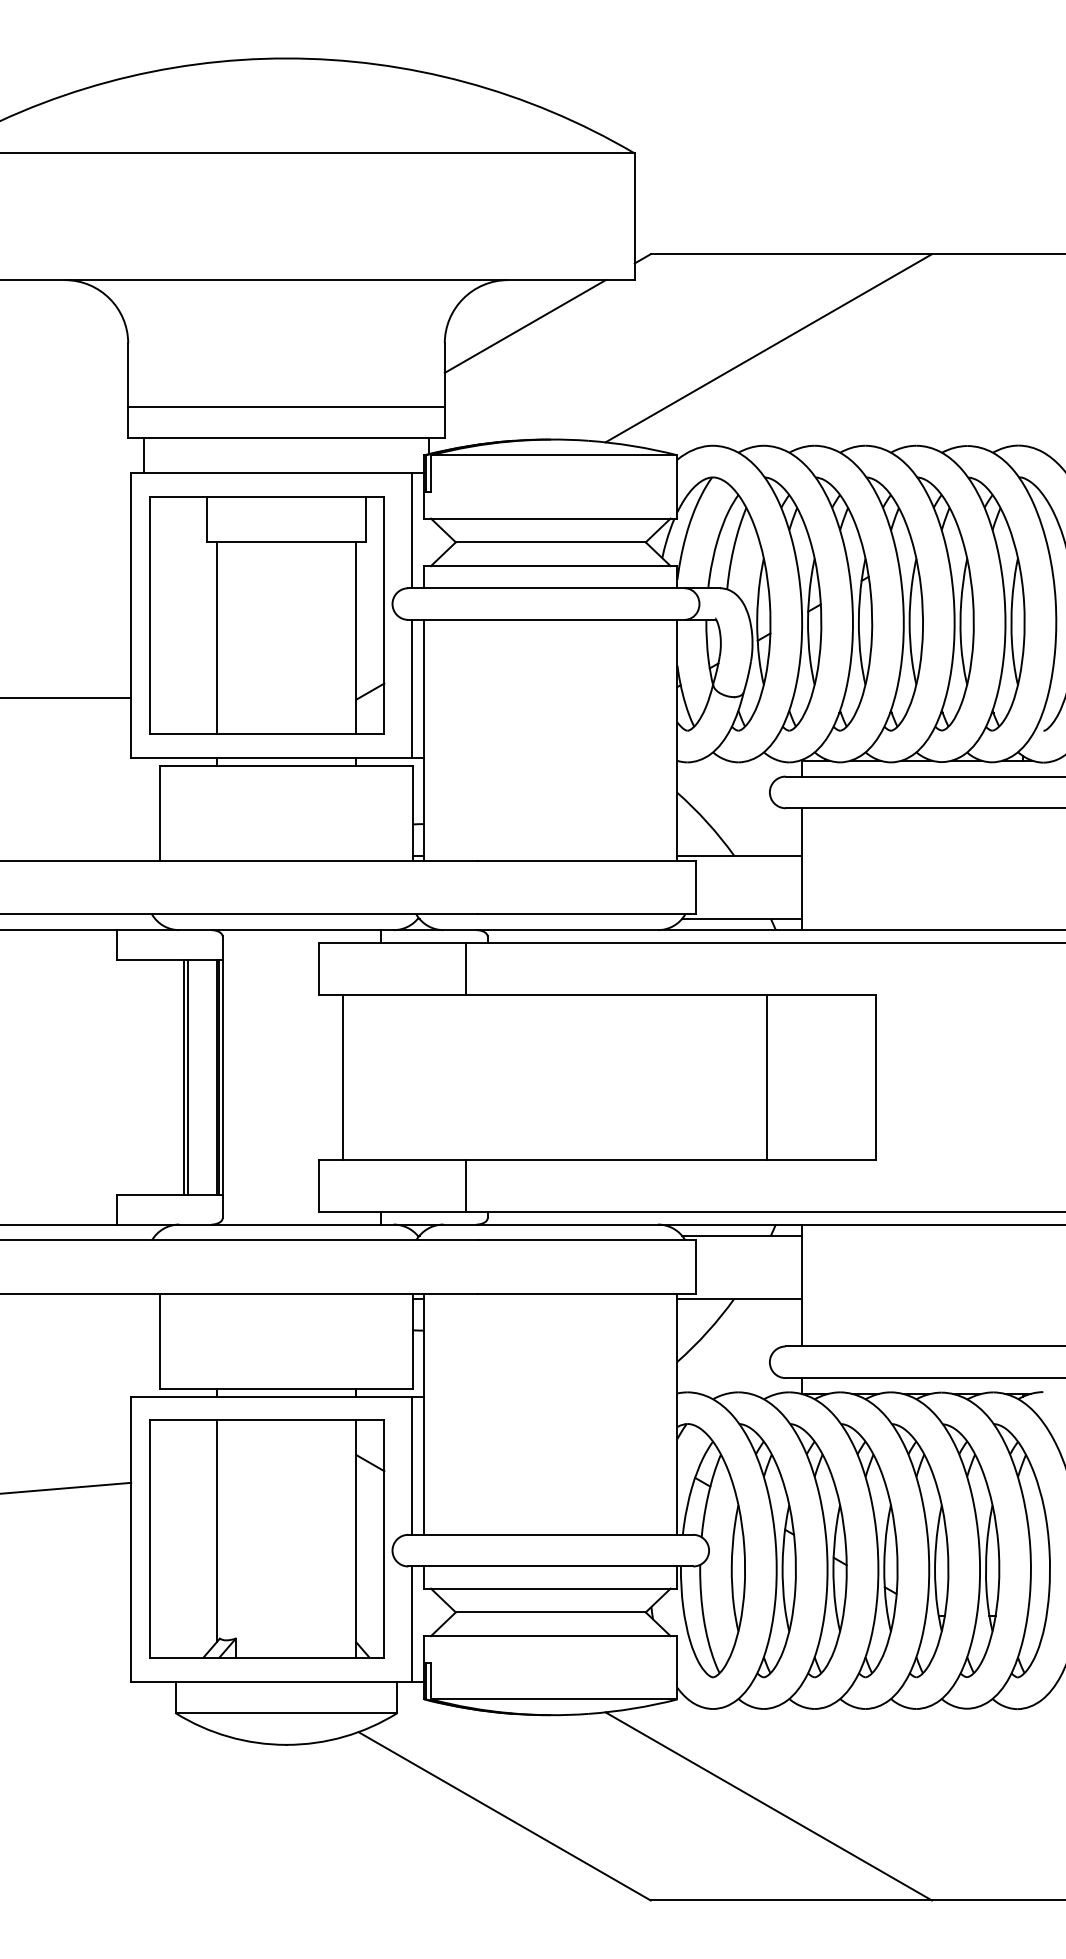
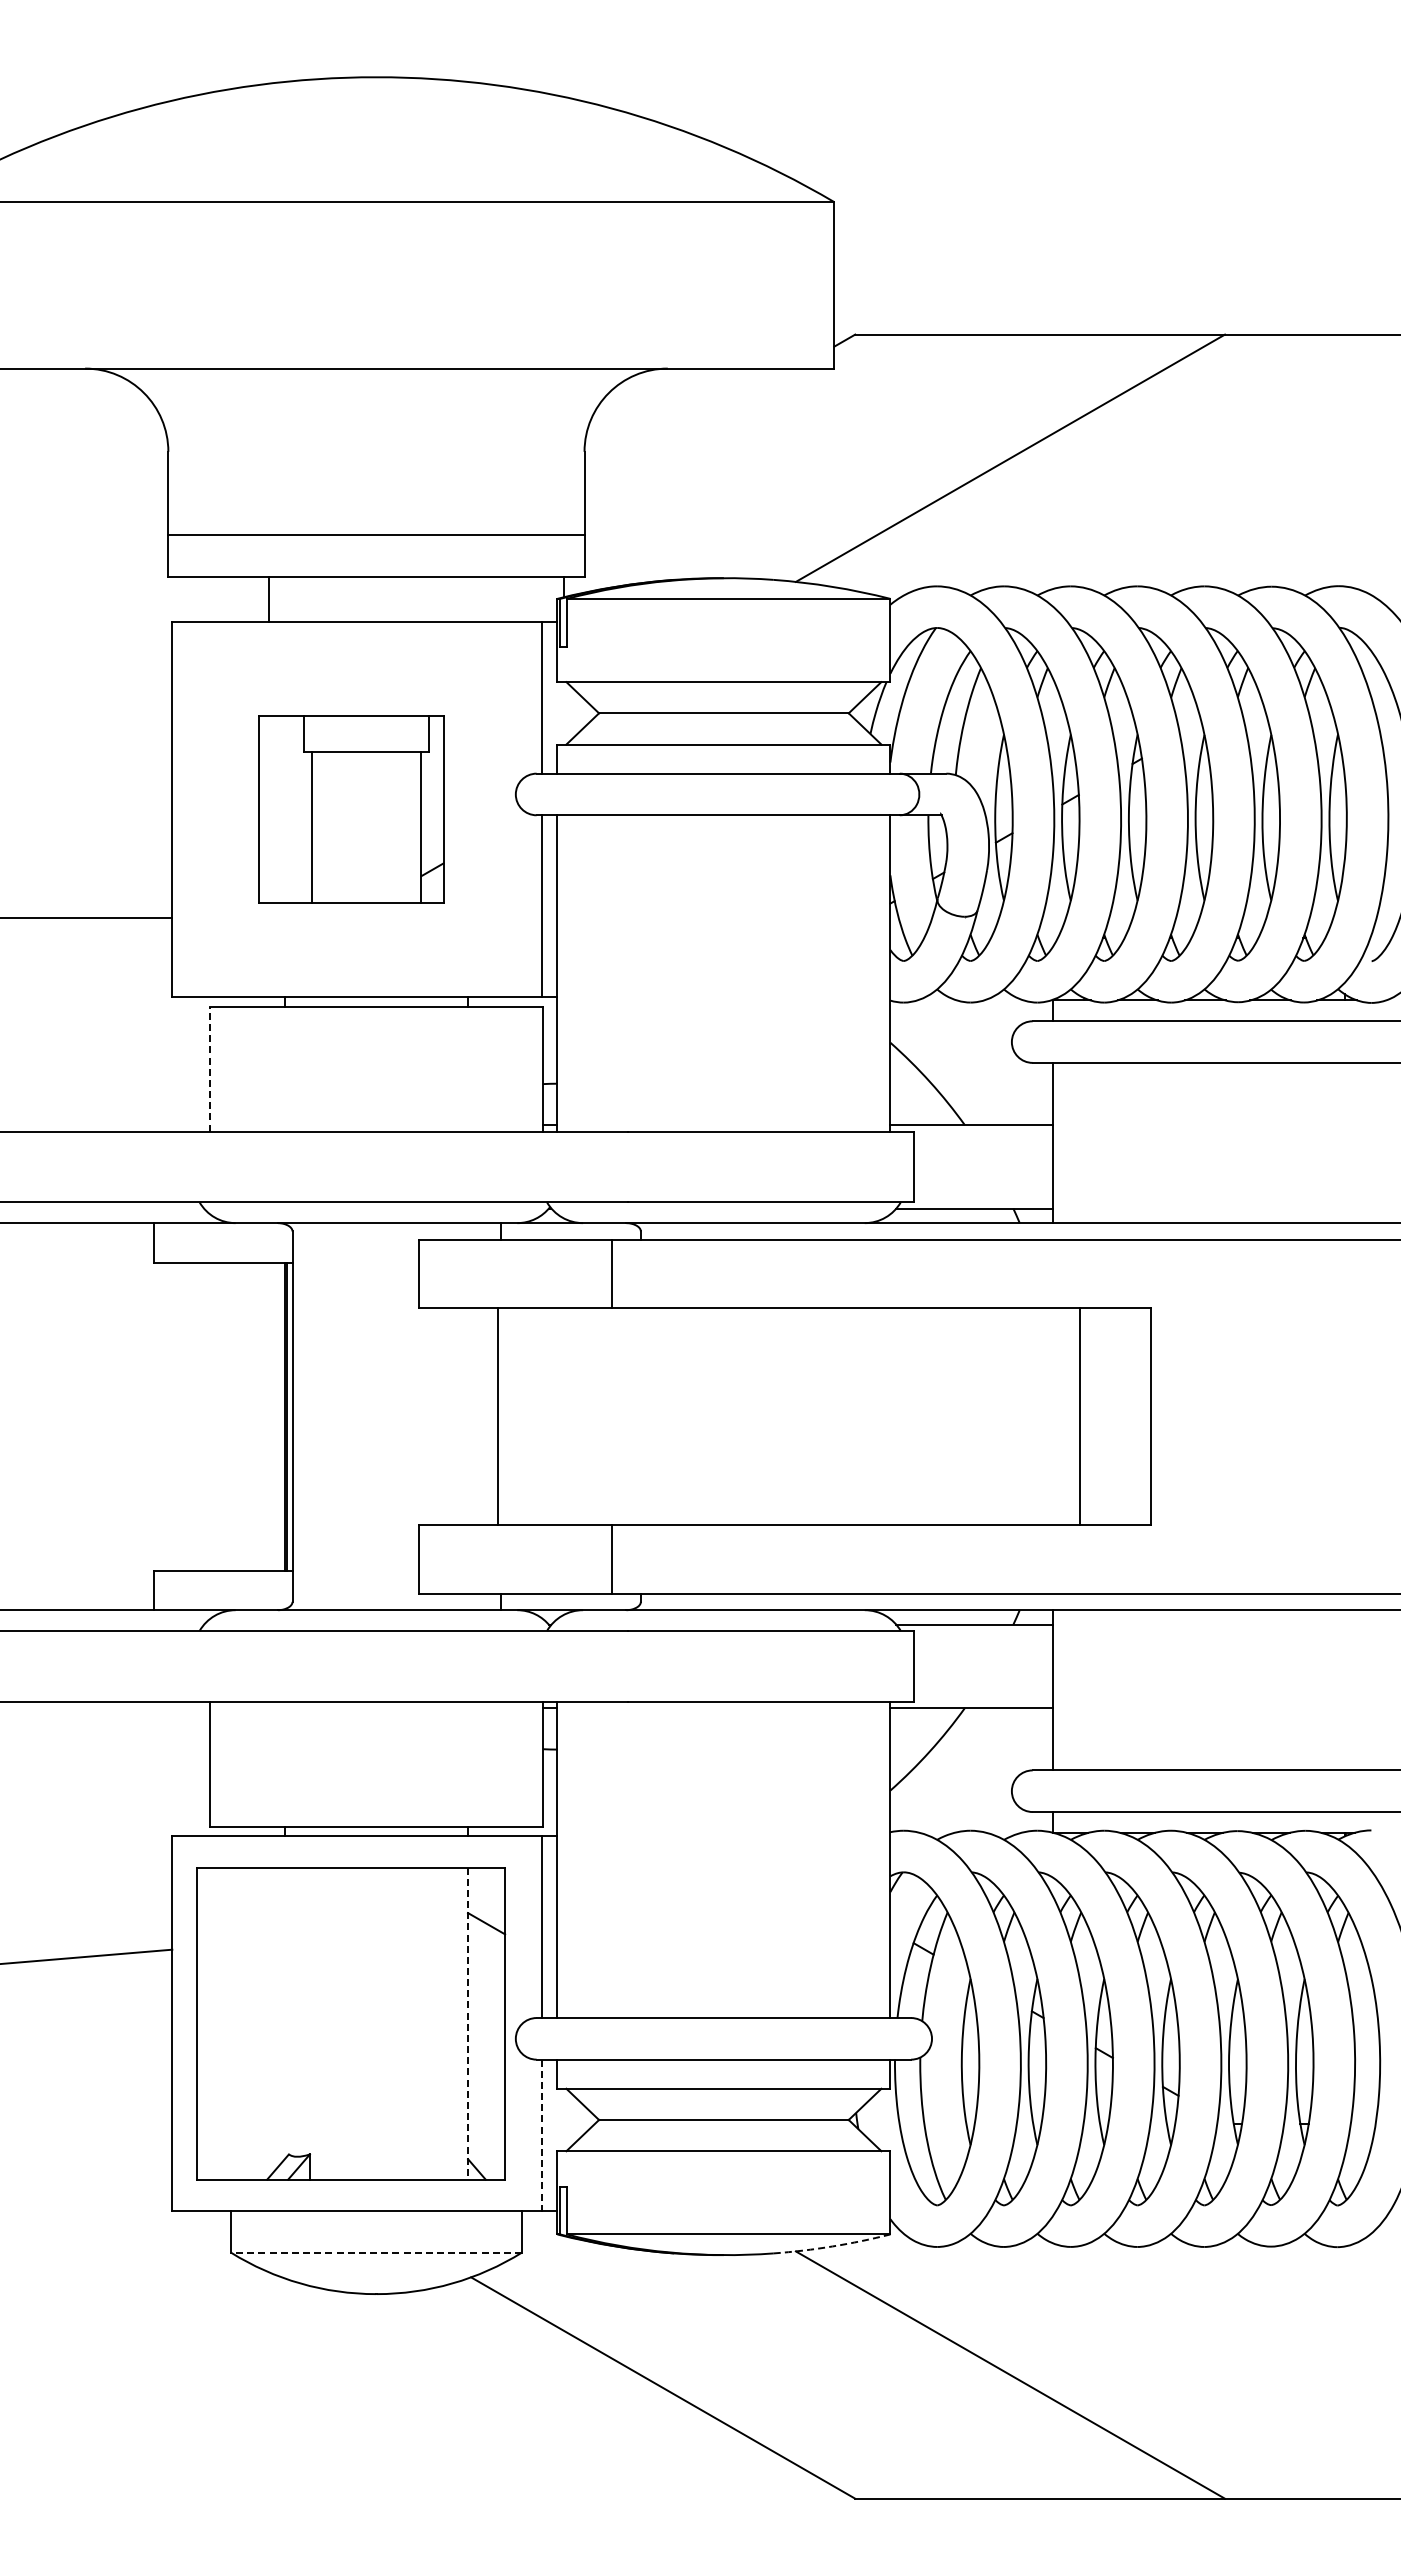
line: (525, 326) -> (690, 429), removed
line: (144, 455) -> (269, 599), moved
part: (267, 615) -> (351, 809), size x0.6
line: (159, 812) -> (209, 1068), solid -> dashed
line: (183, 1077) -> (241, 1416), removed
line: (187, 1077) -> (246, 1416), removed
line: (342, 1077) -> (498, 1416), moved
line: (767, 1077) -> (1080, 1416), moved
line: (216, 1531) -> (284, 2013), removed
line: (356, 1539) -> (468, 2024), solid -> dashed
line: (412, 1624) -> (542, 2135), solid -> dashed
arc: (633, 1708) -> (832, 2246), solid -> dashed
line: (286, 1713) -> (376, 2252), solid -> dashed

